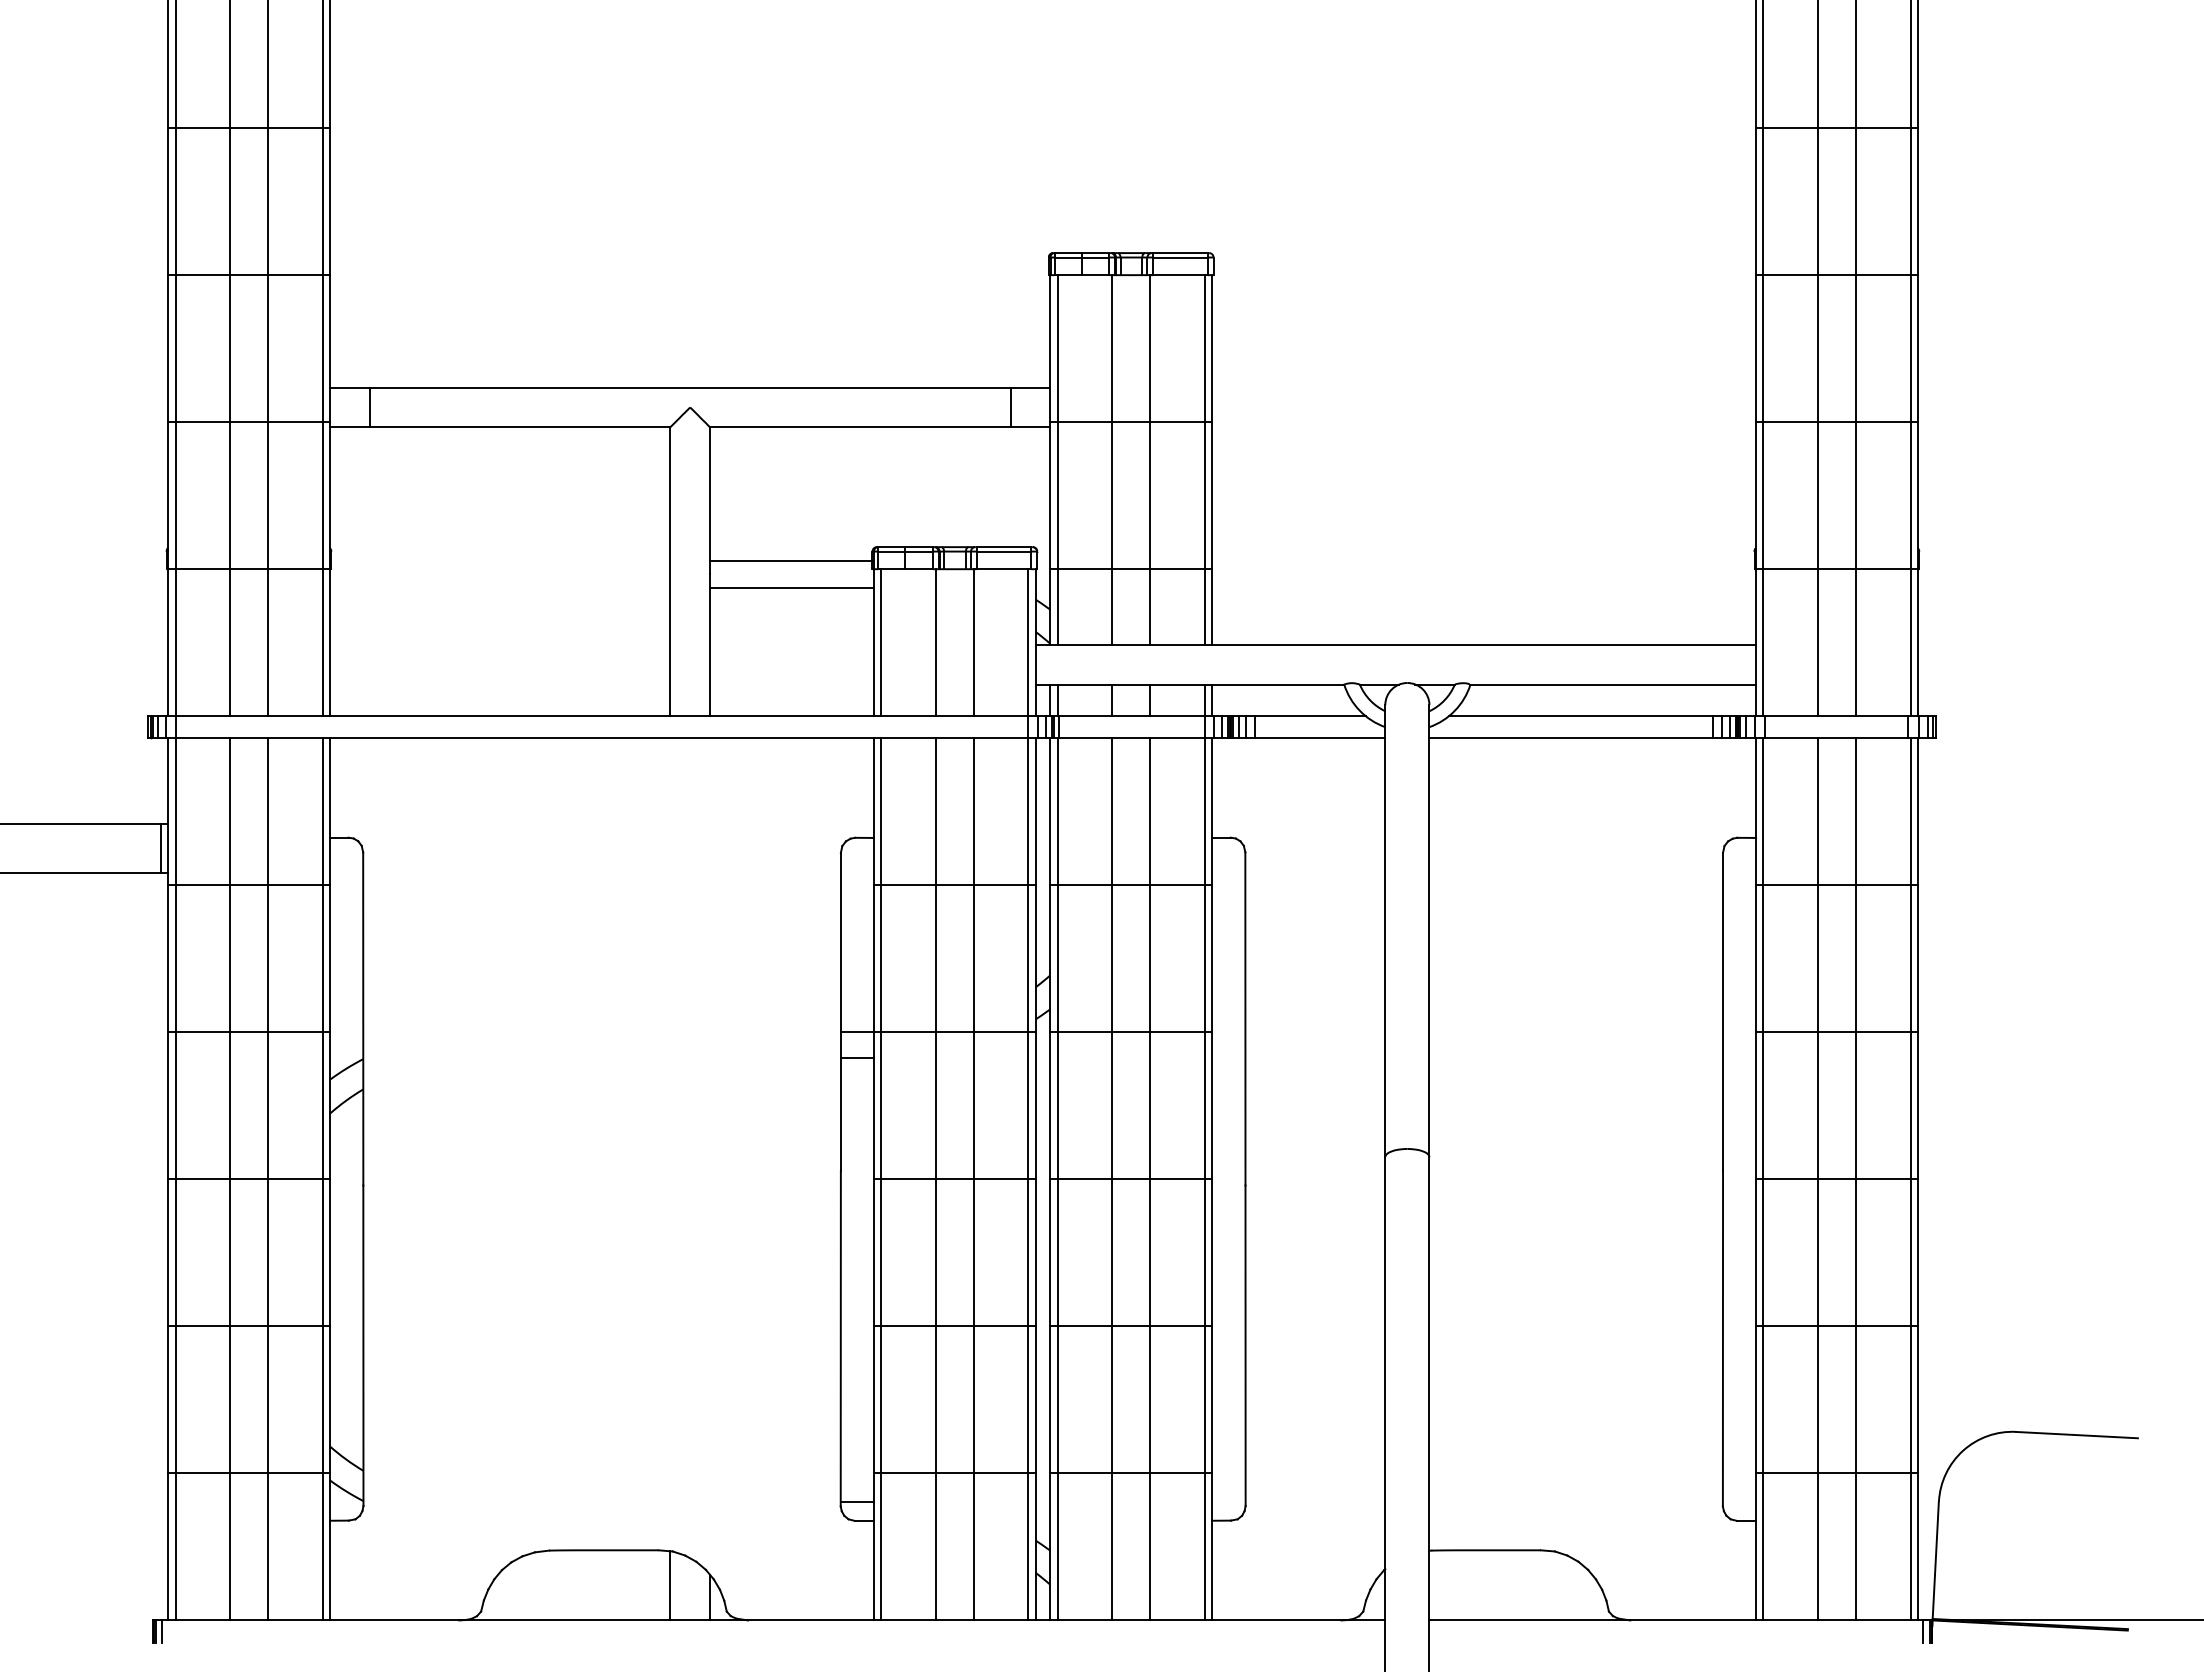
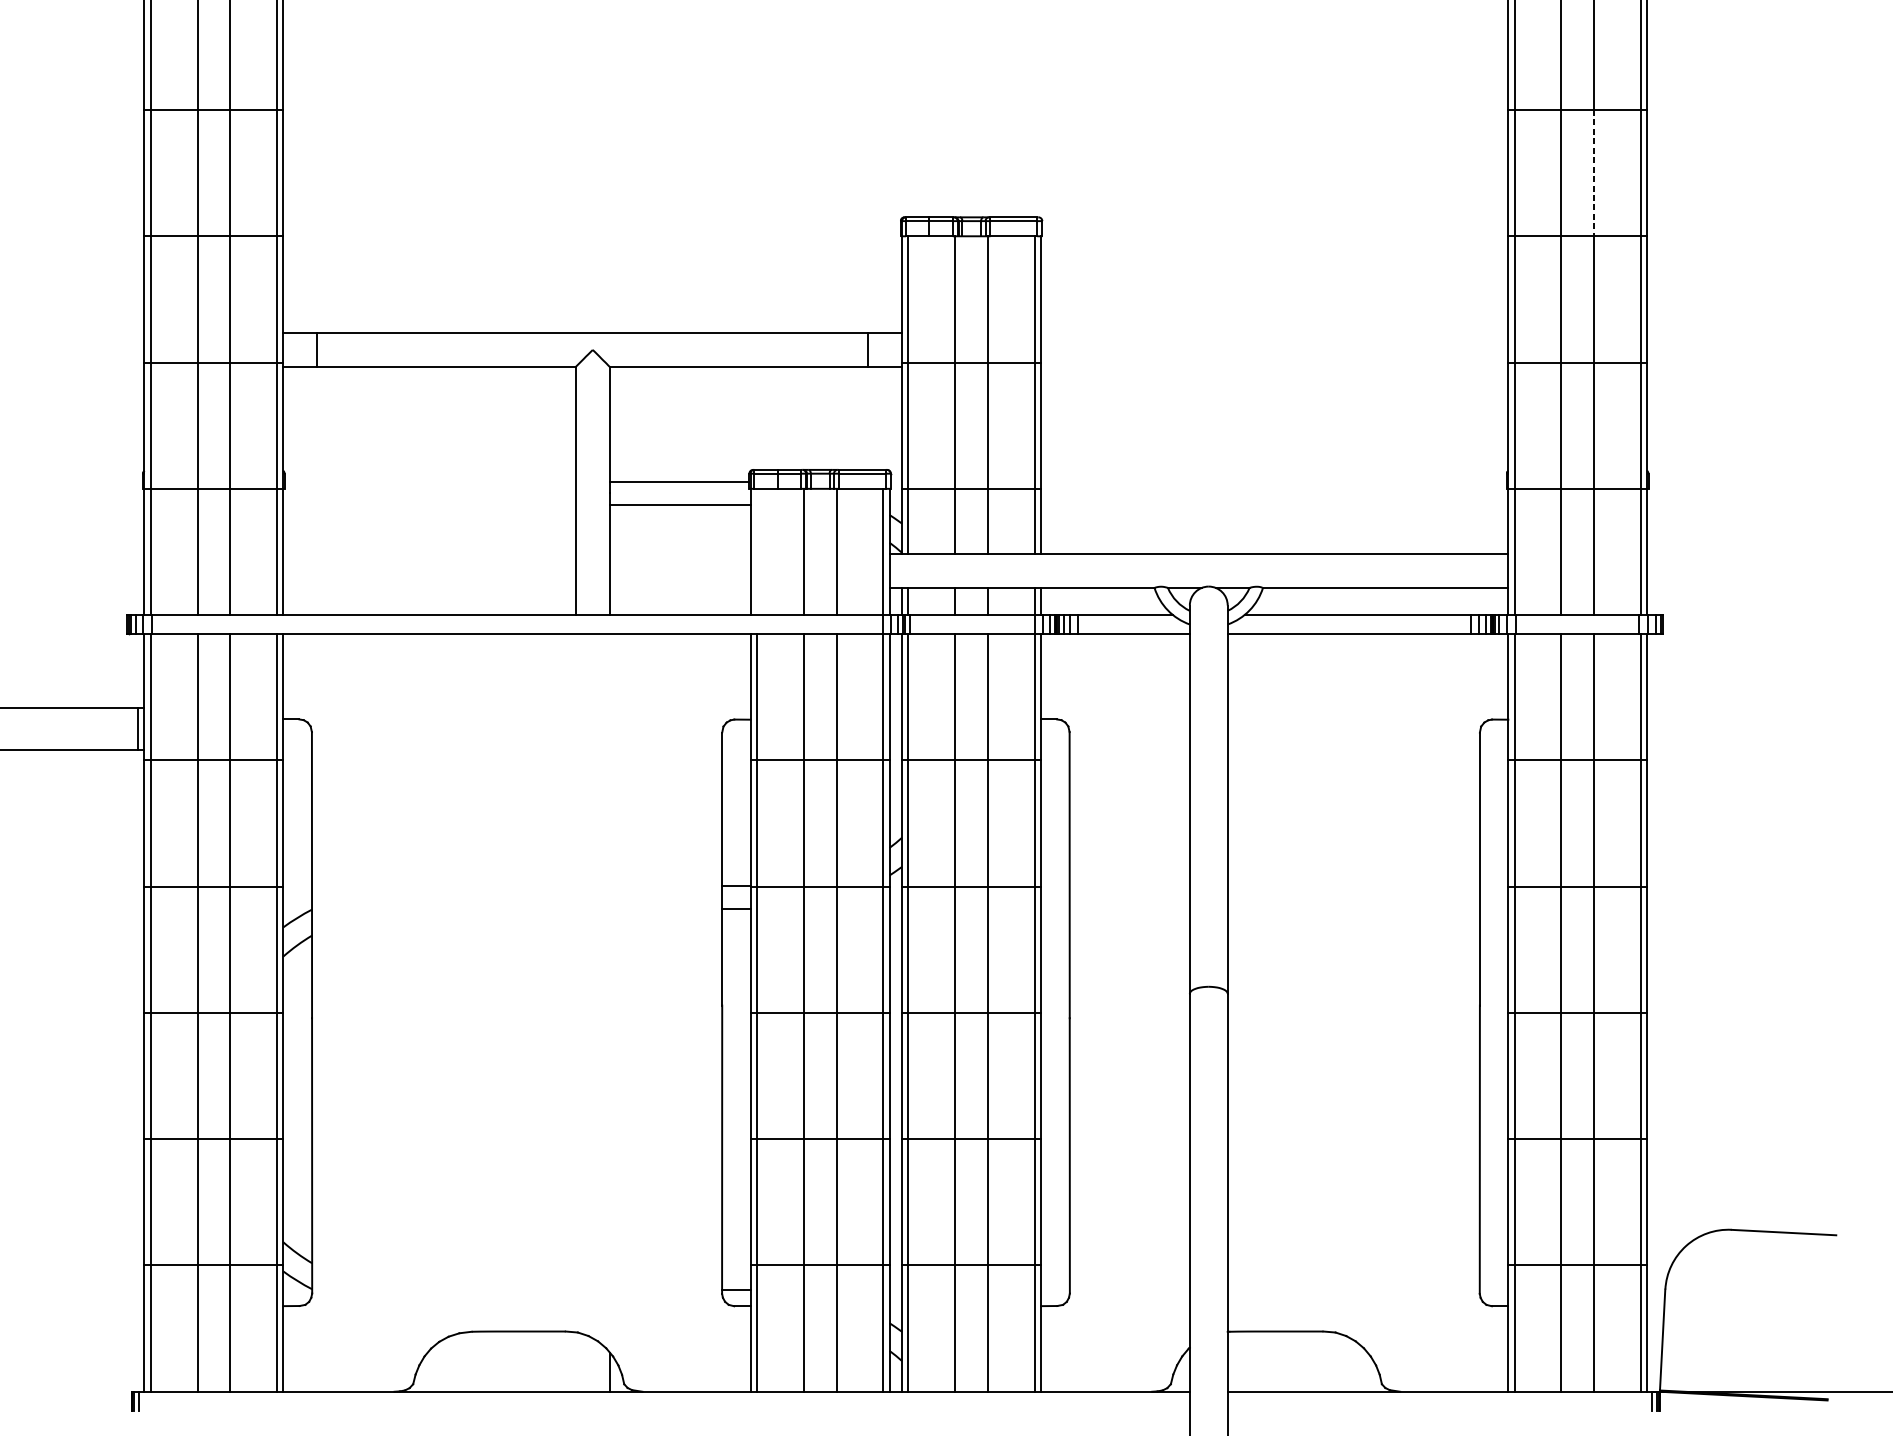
line: (1856, 201) -> (1594, 173), solid -> dashed
line: (881, 642) -> (757, 551), removed
line: (670, 1585) -> (575, 1361), removed

